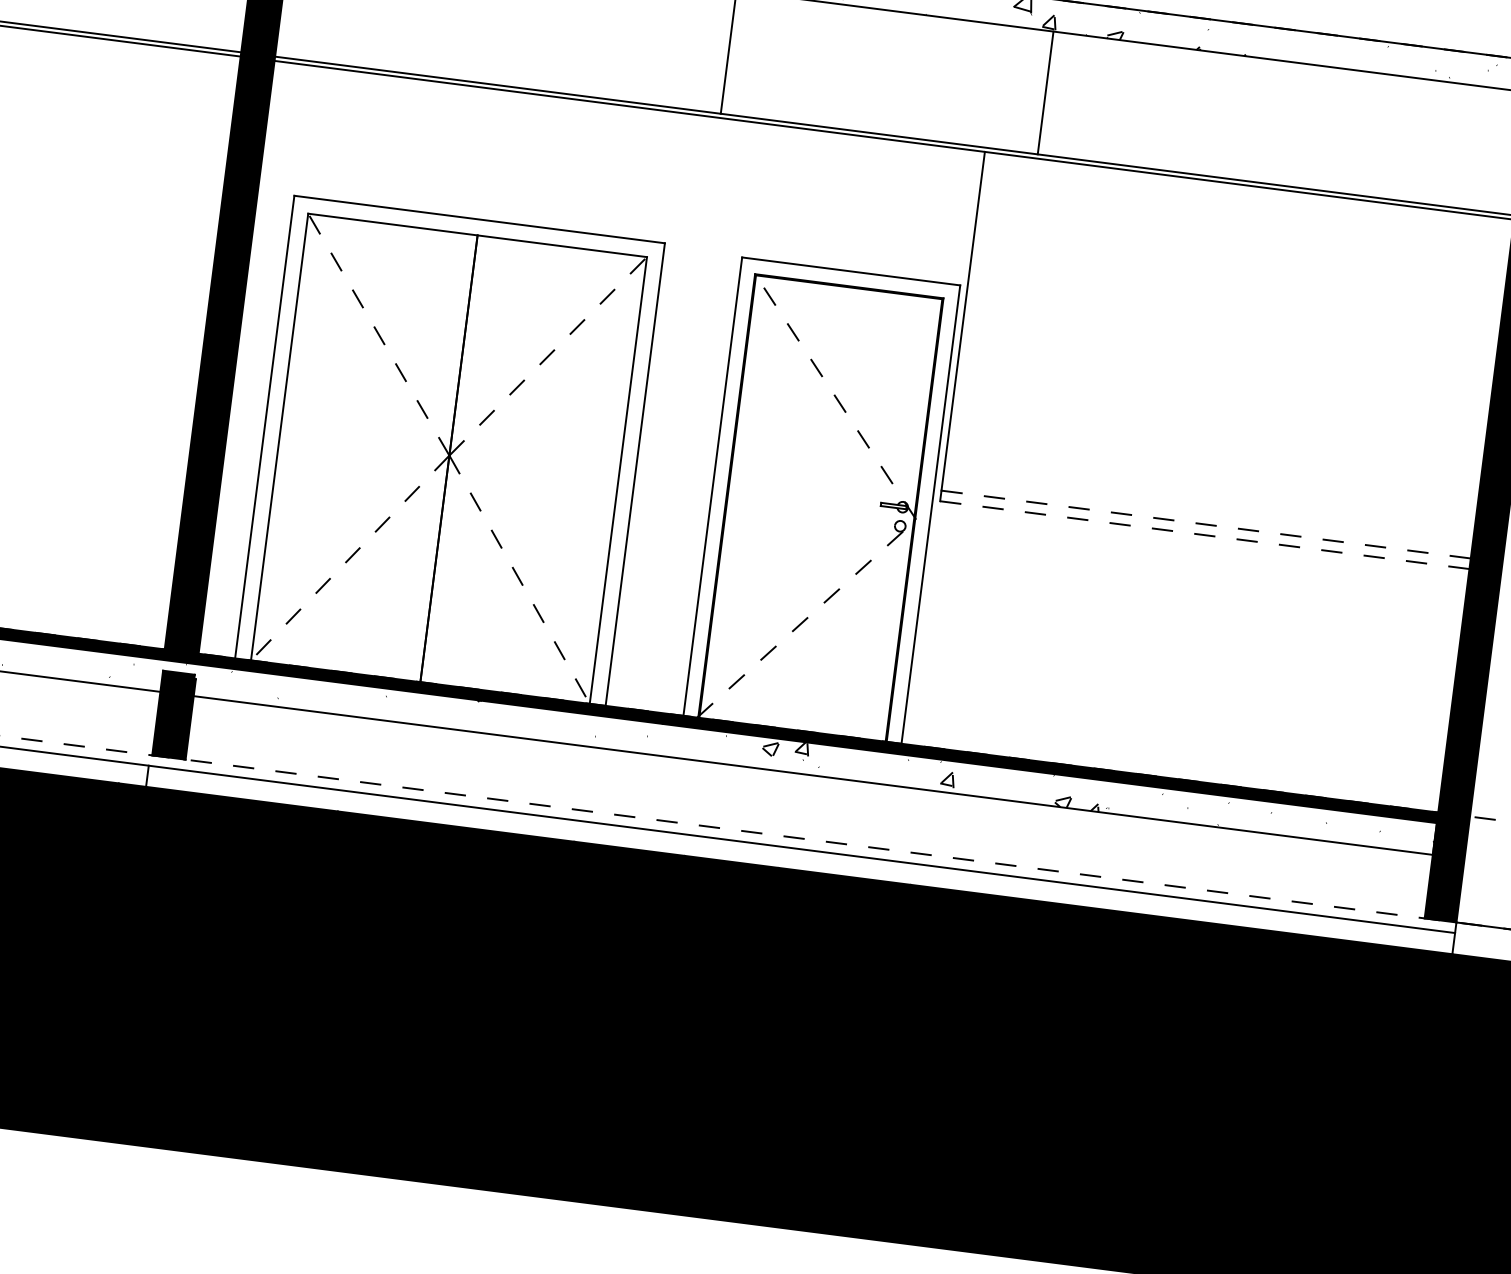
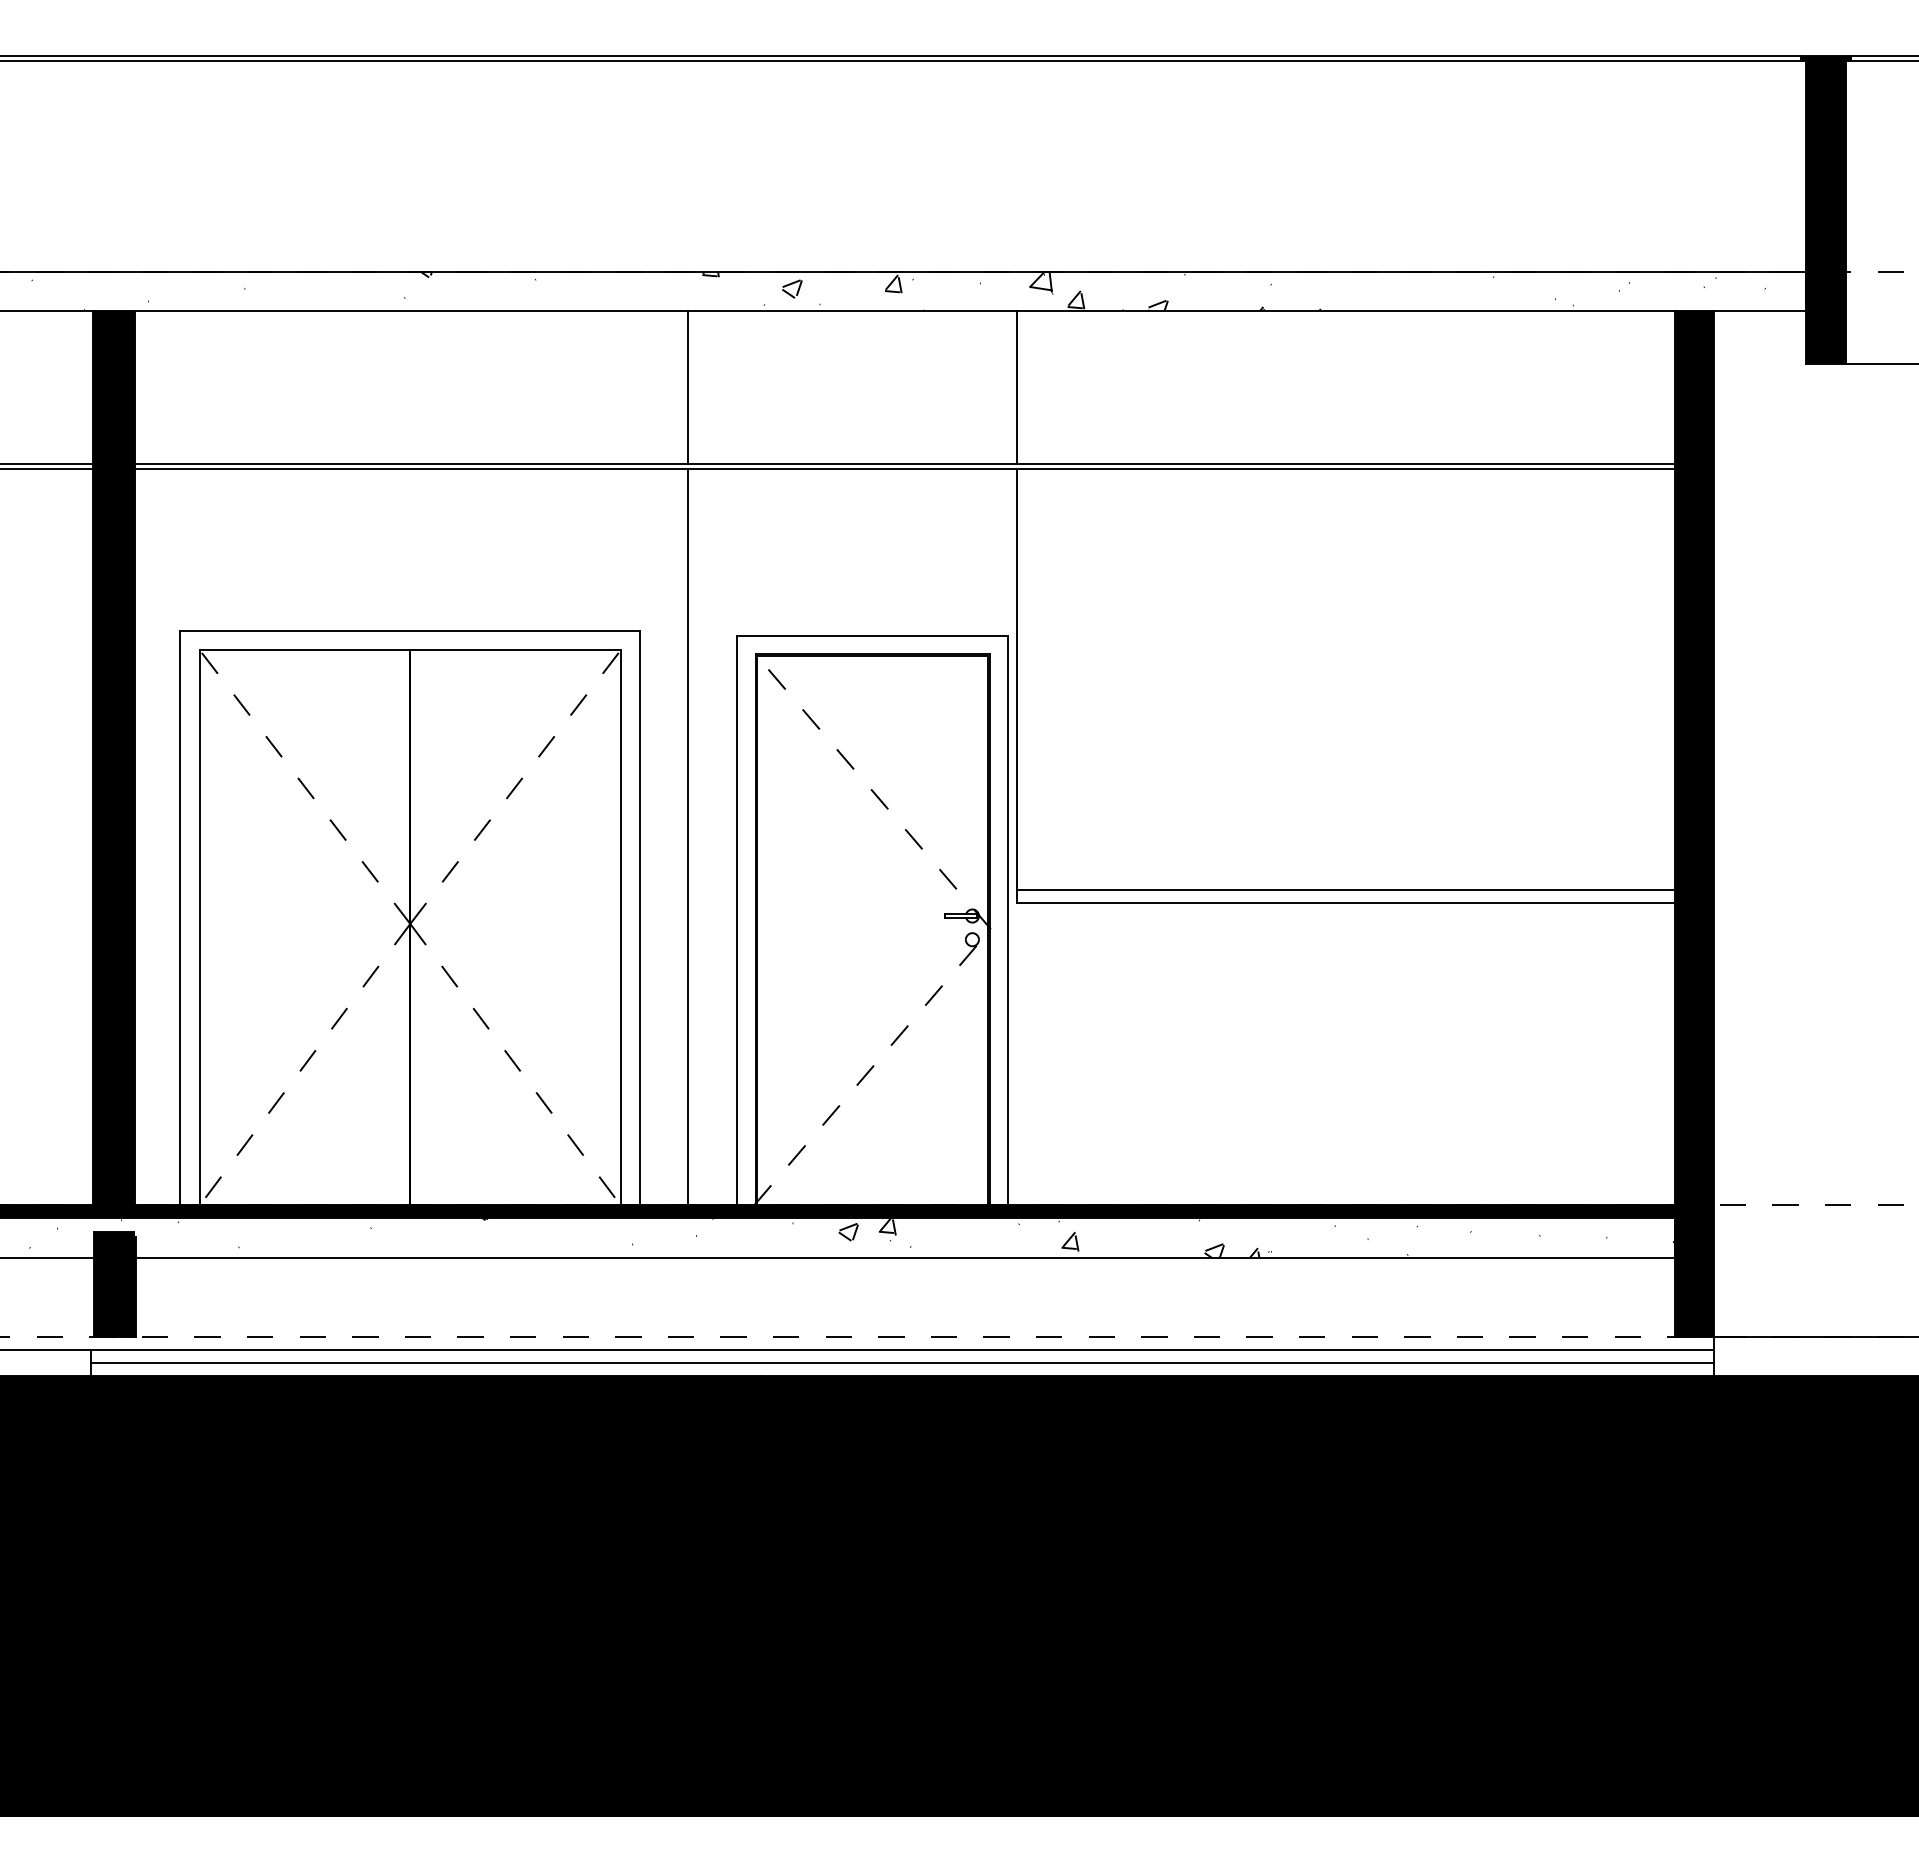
line: (1045, 93) -> (1017, 387), moved
line: (682, 413) -> (688, 836), added
line: (1205, 524) -> (1345, 889), dashed -> solid
line: (1204, 534) -> (1345, 902), dashed -> solid
line: (800, 860) -> (902, 1363), added

